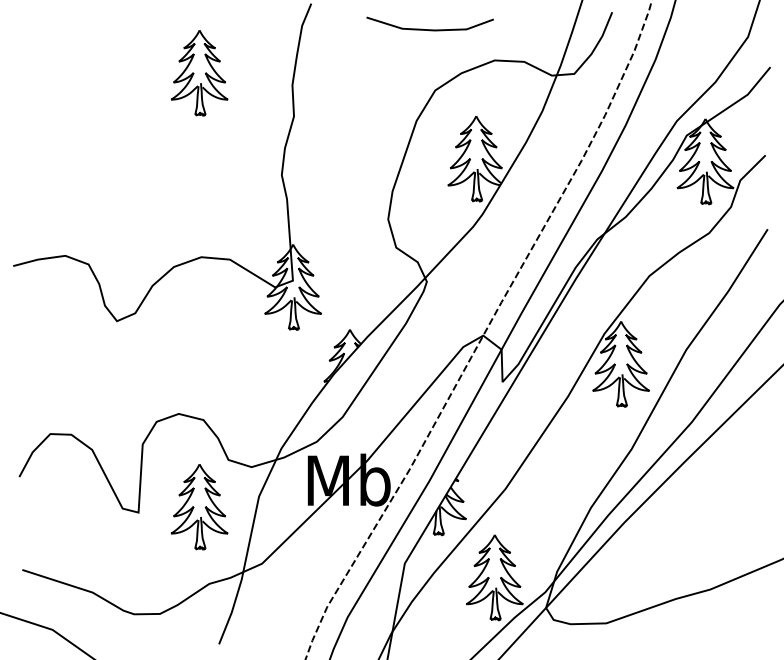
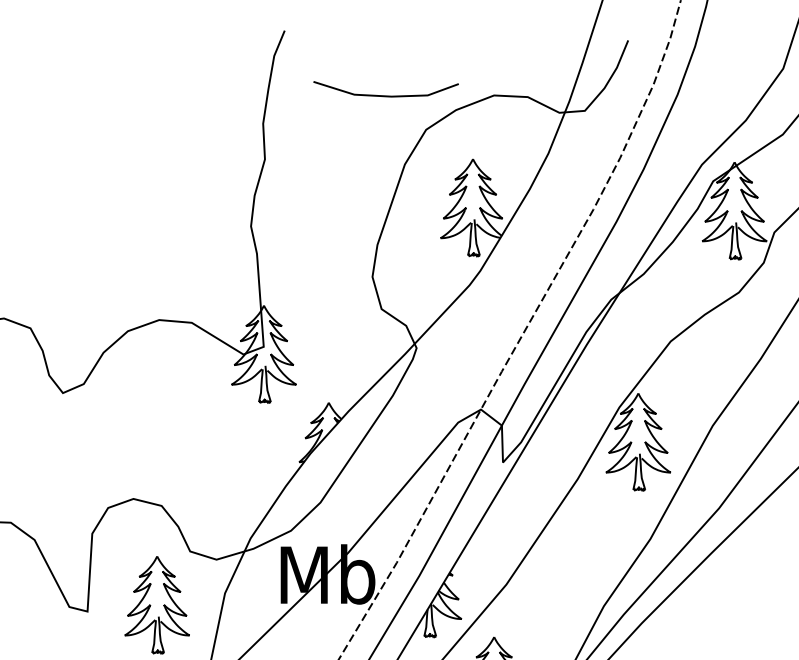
line: (429, 29) -> (385, 95), moved
part: (199, 73) -> (157, 110), removed

